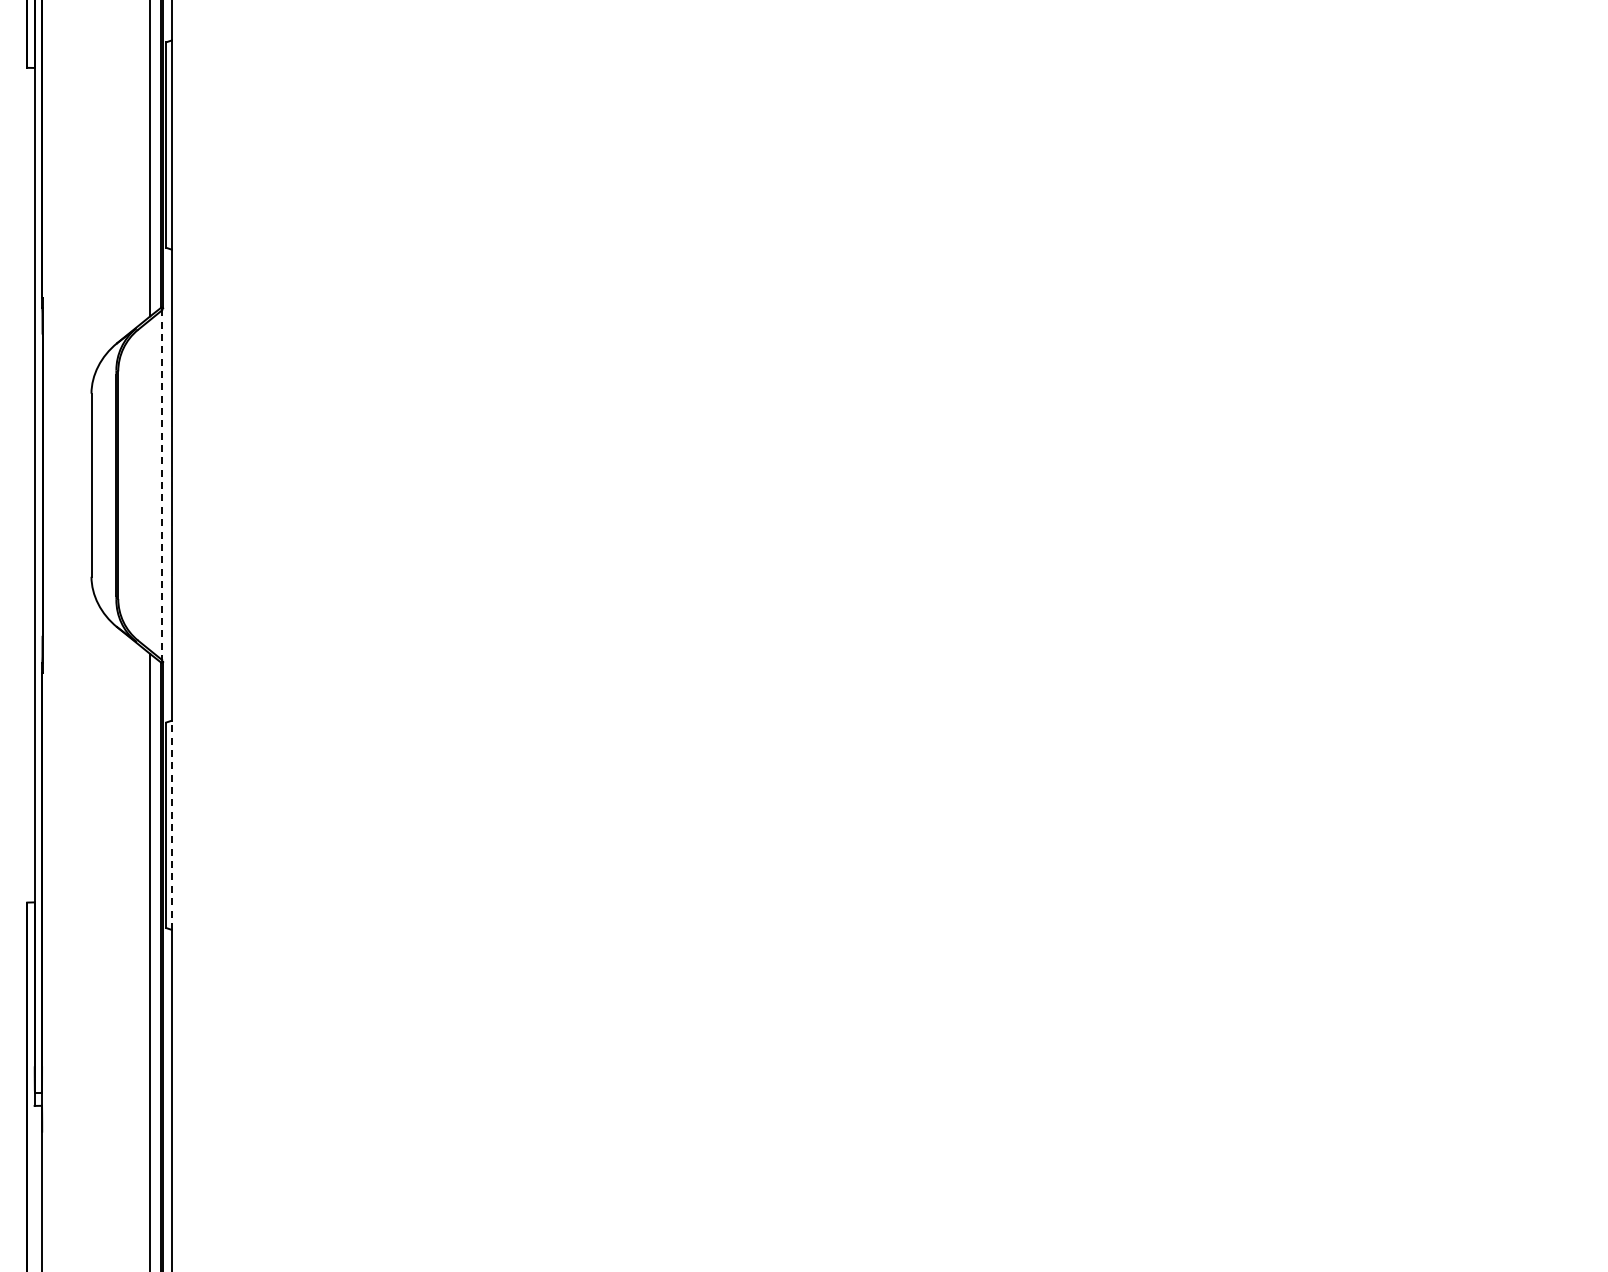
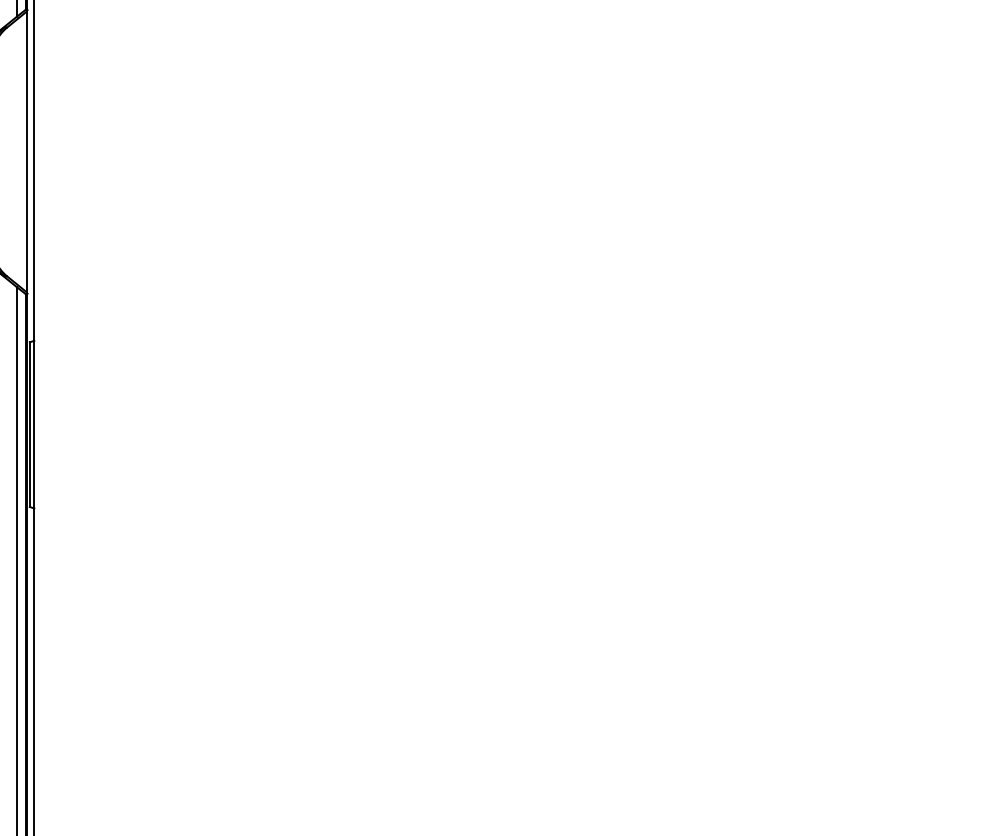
line: (162, 485) -> (26, 152), dashed -> solid
line: (171, 825) -> (34, 424), dashed -> solid

